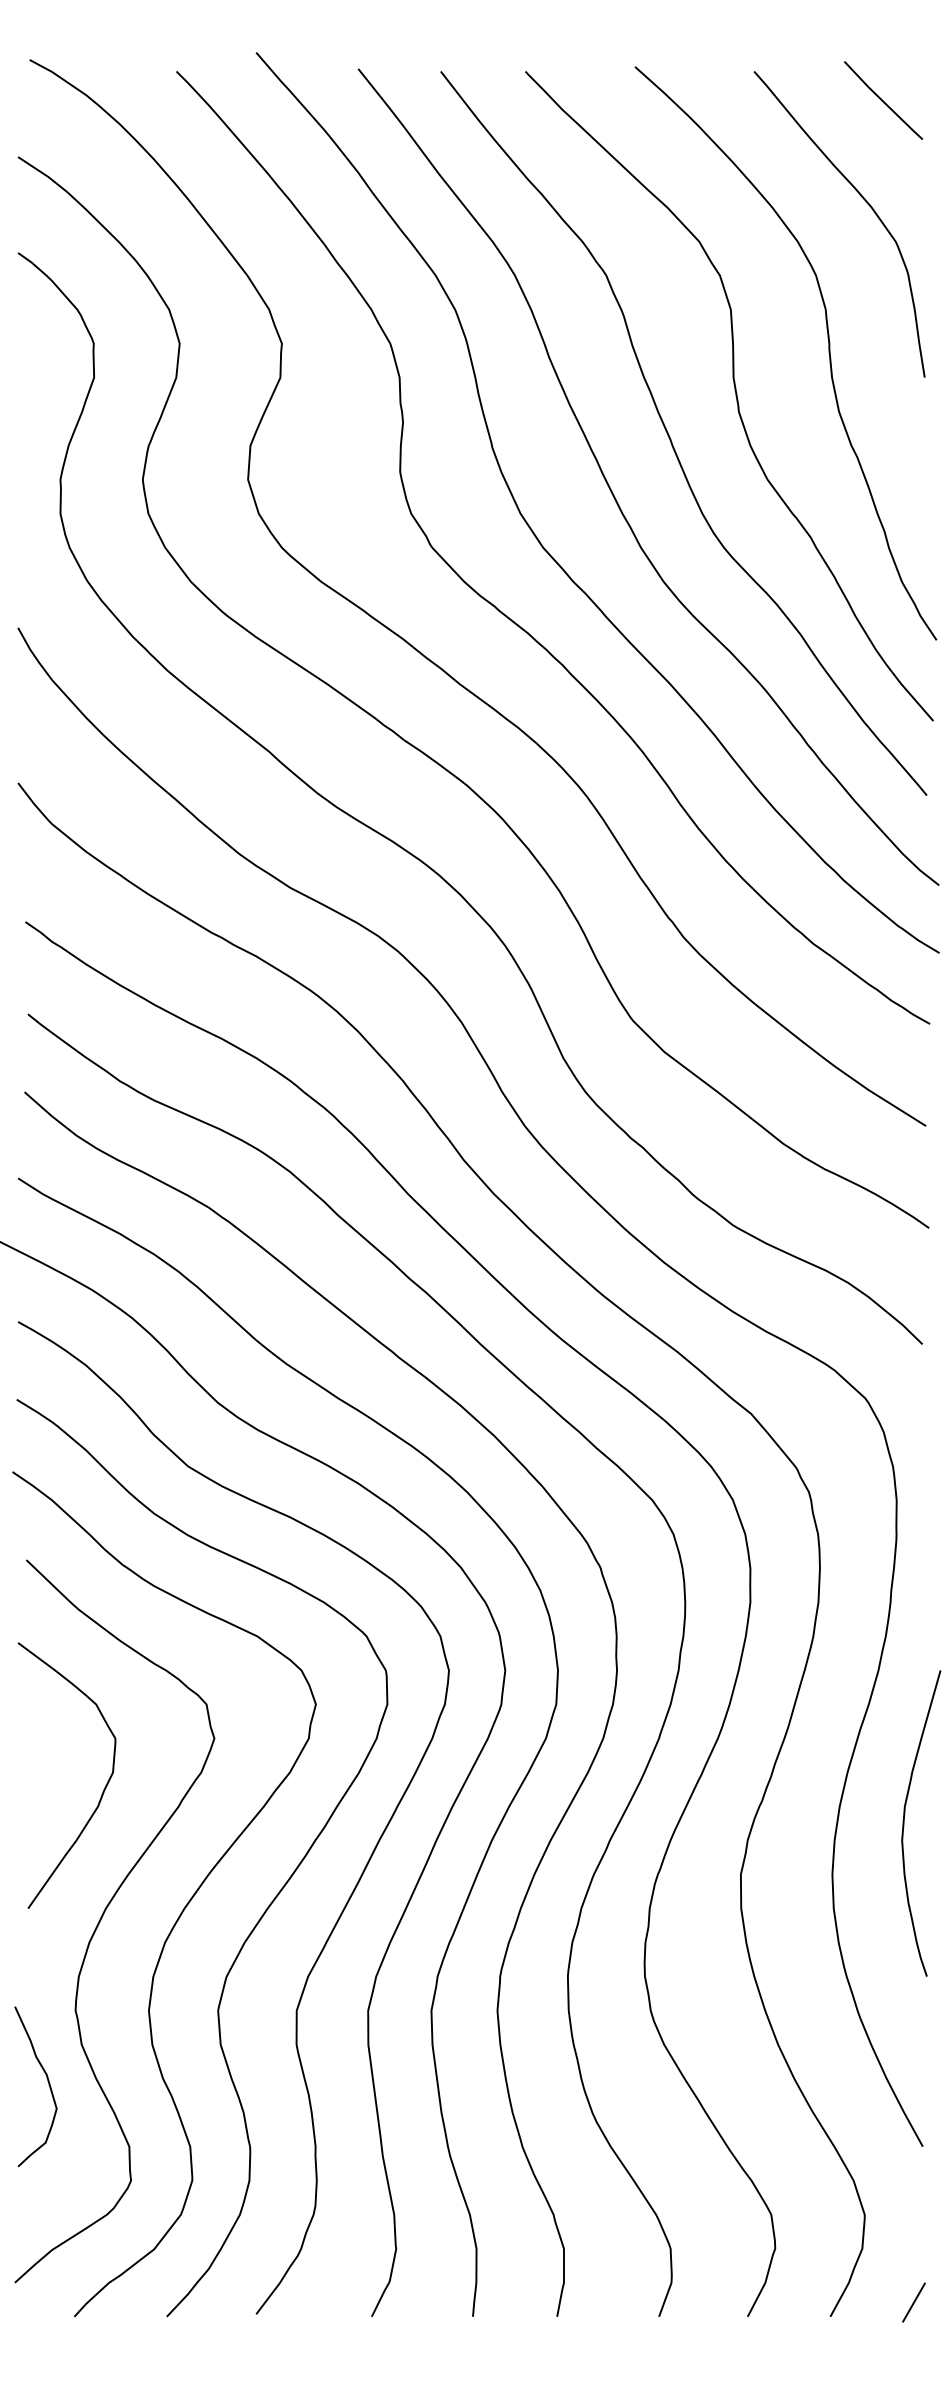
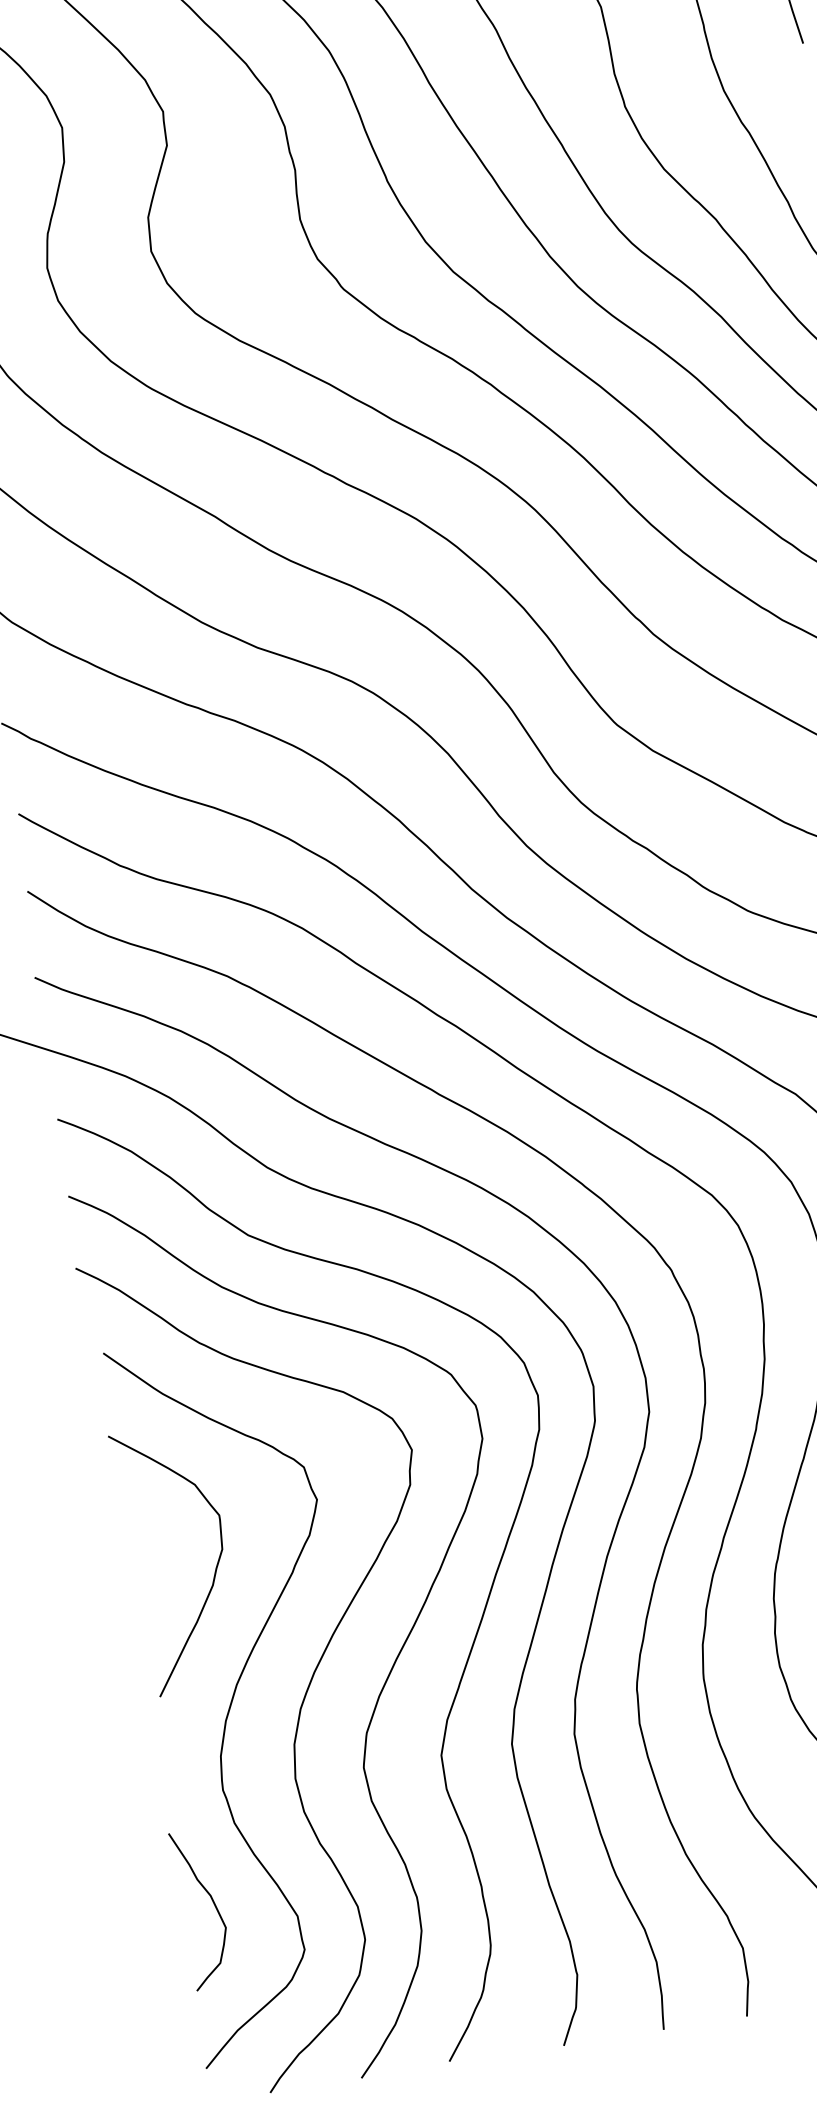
curve: (47, 2081) -> (212, 1902), moved

